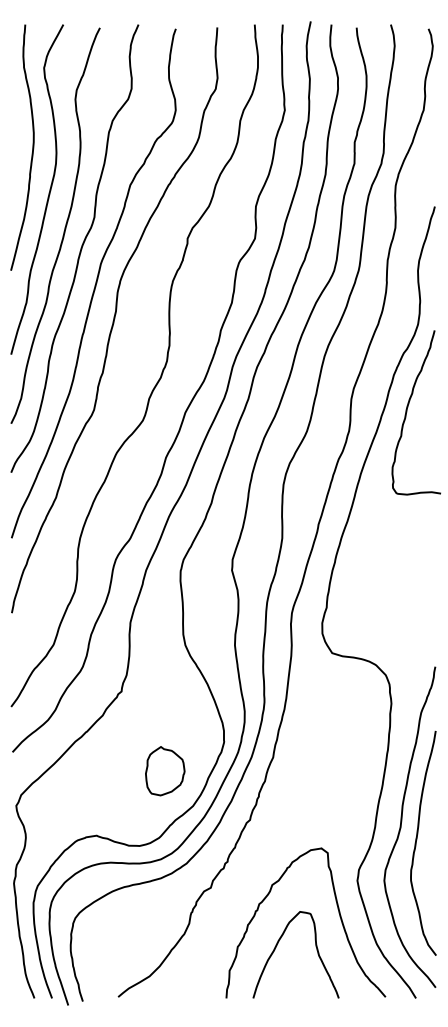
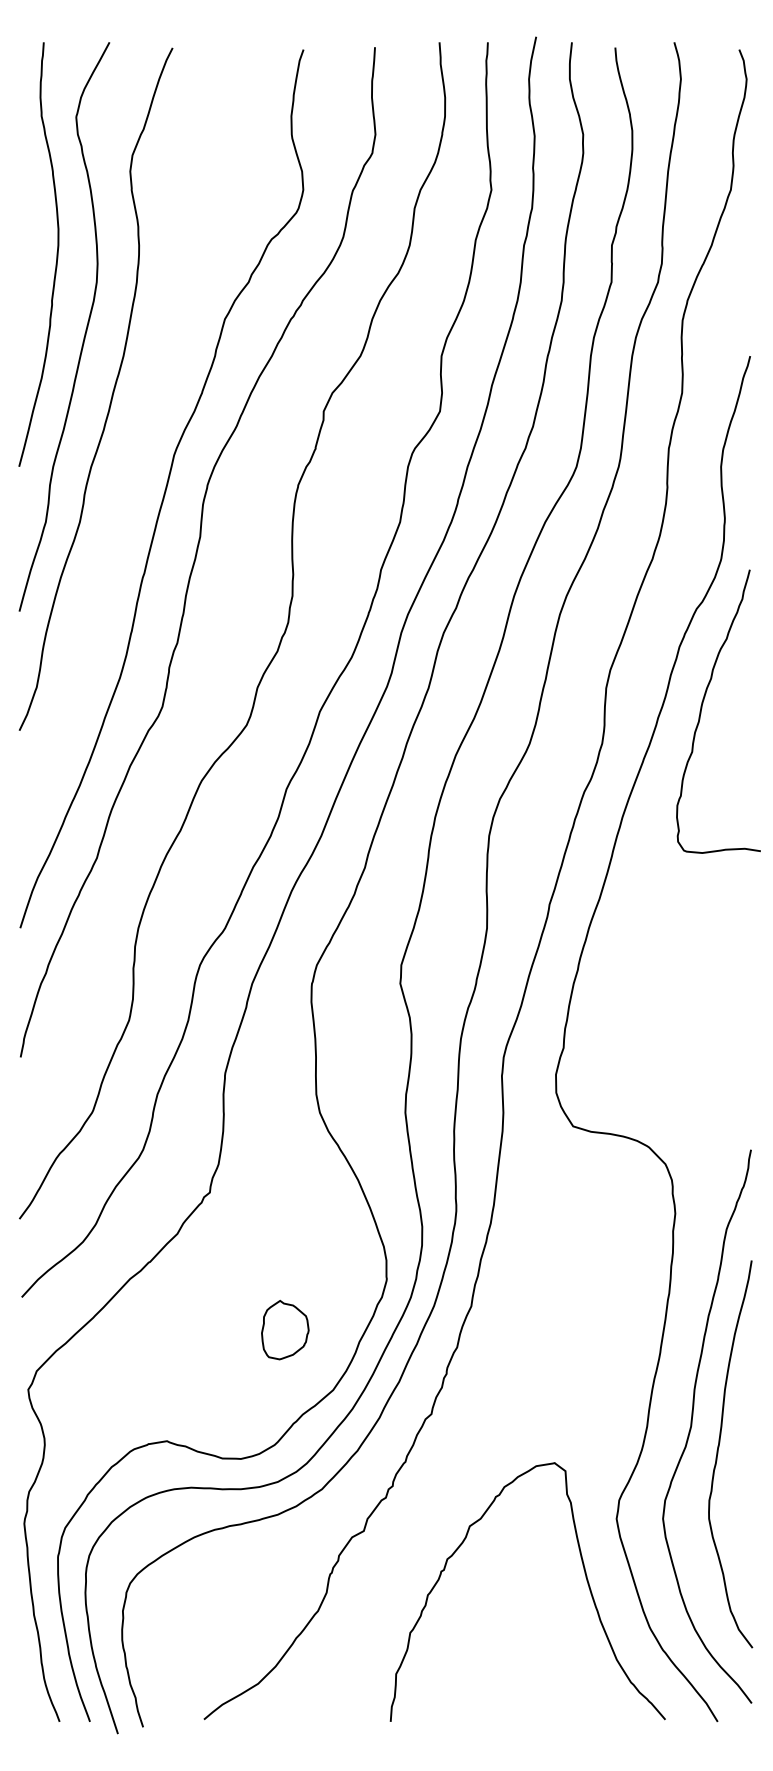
curve: (79, 251) -> (137, 433), removed
part: (165, 771) -> (285, 1330), size x0.7
curve: (277, 945) -> (478, 1630), removed

